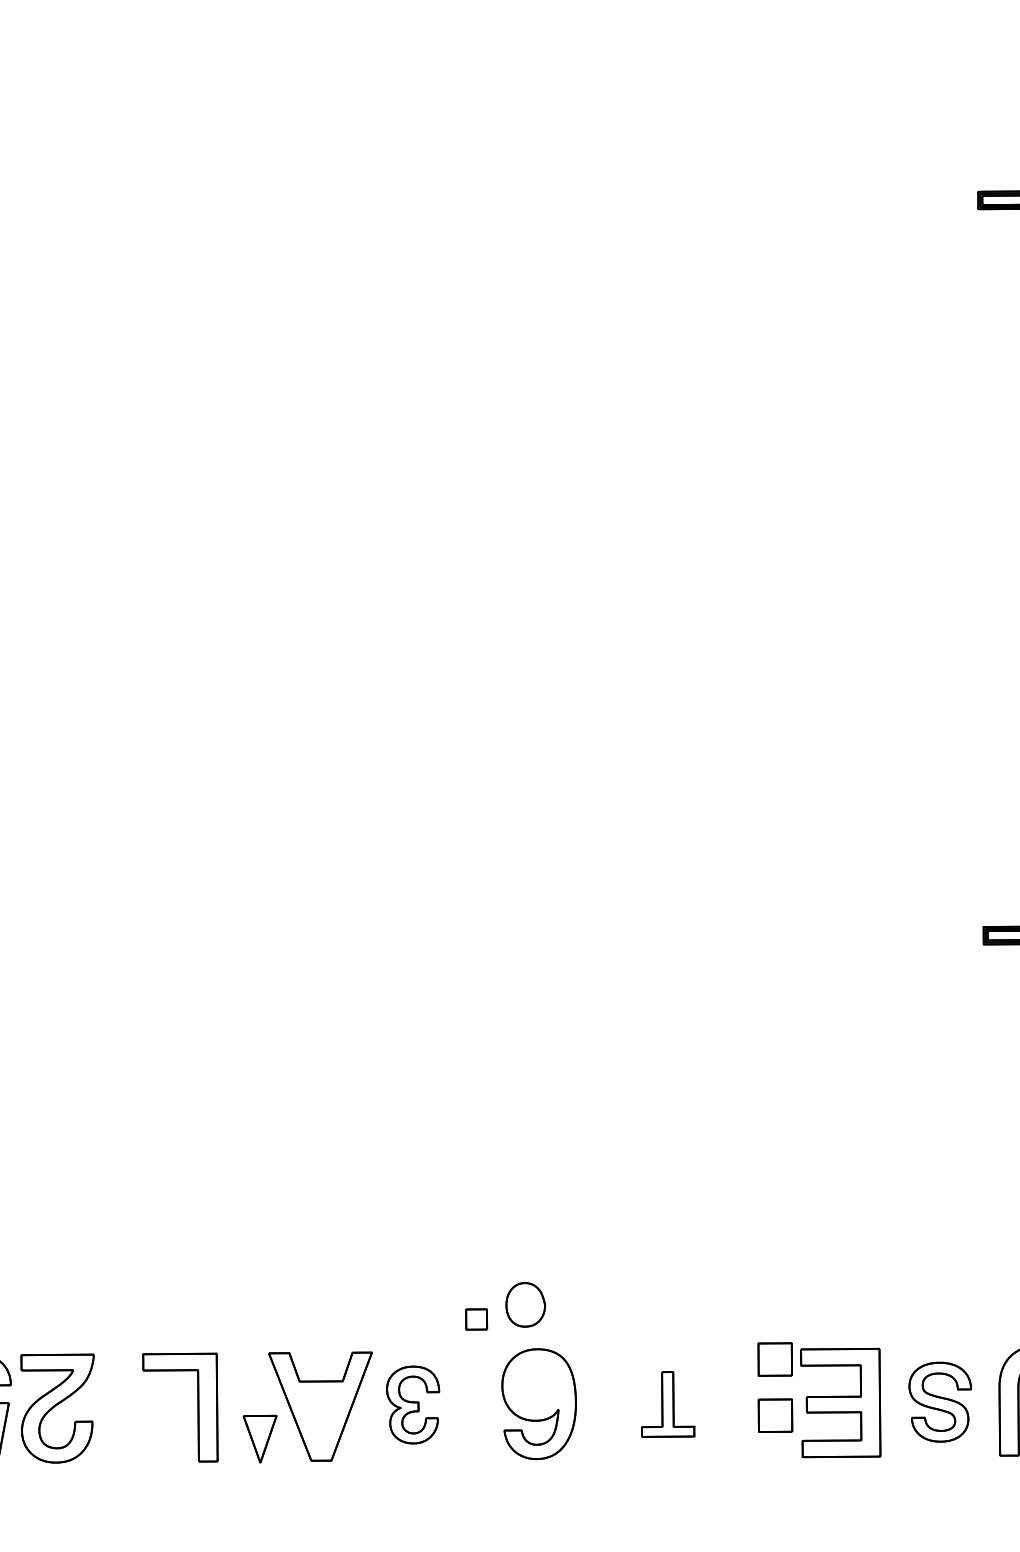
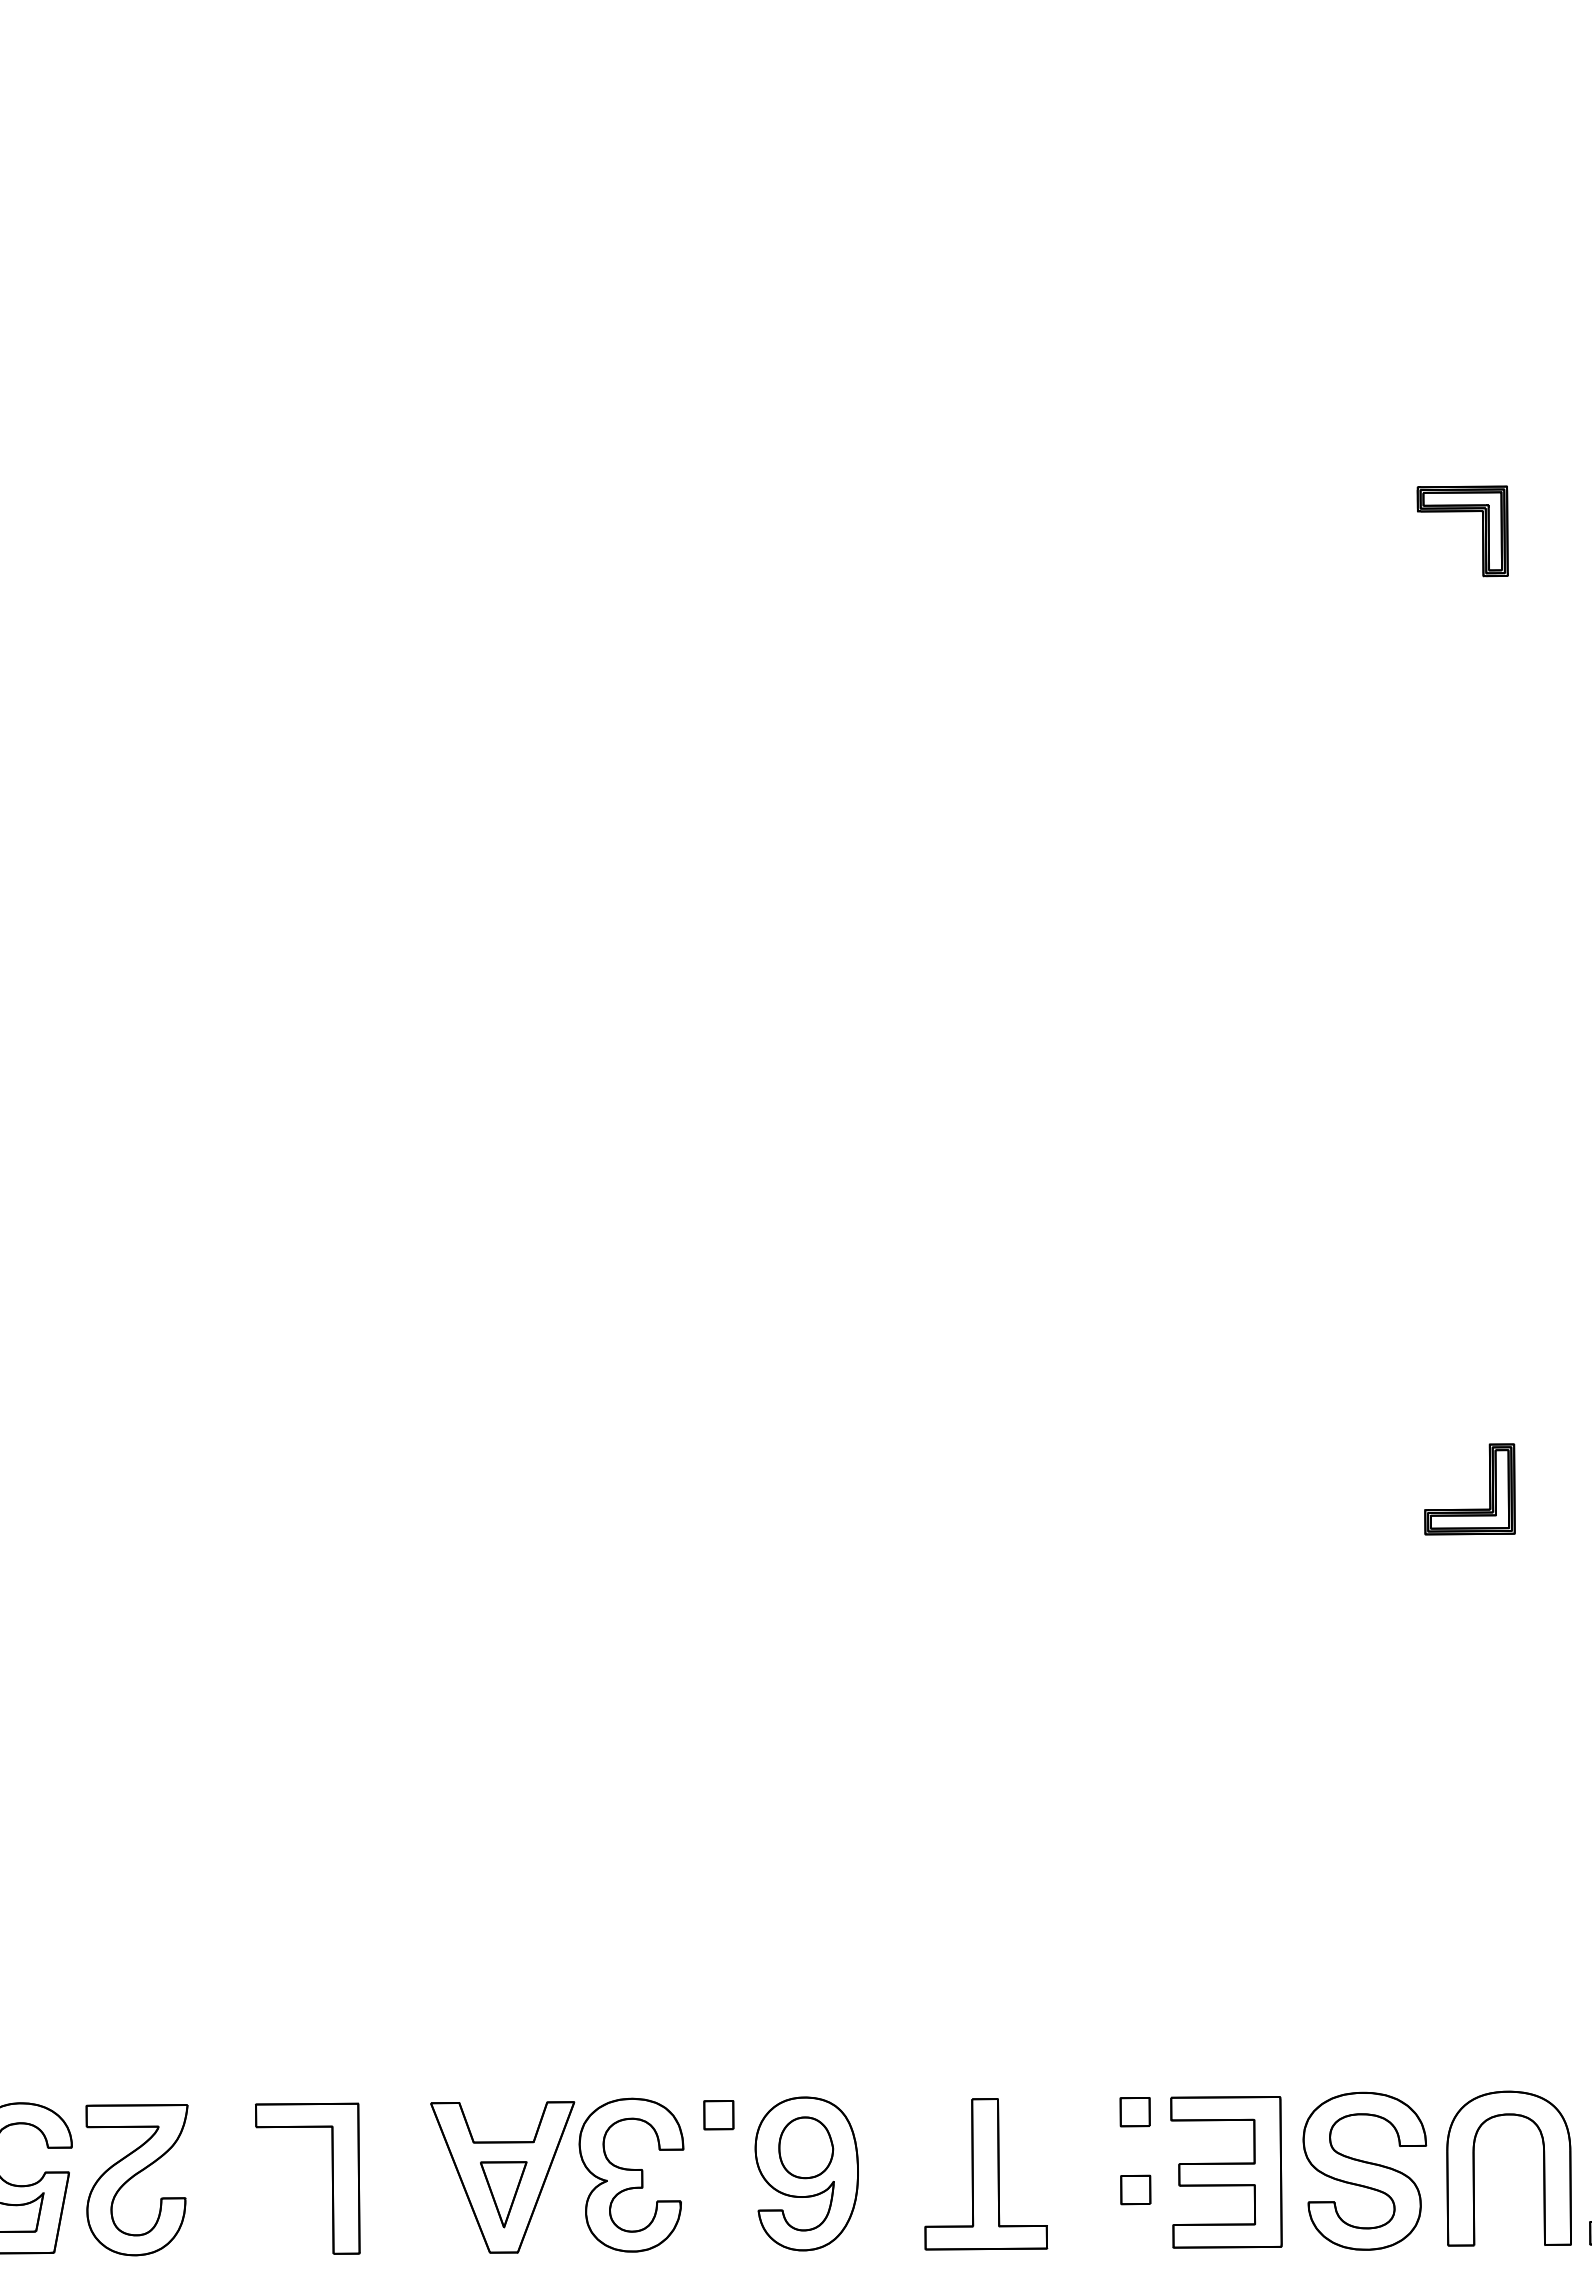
part: (525, 1304) -> (806, 2147), moved
part: (476, 1319) -> (718, 2115), moved
part: (774, 1360) -> (1134, 2112), size x0.62
part: (939, 1401) -> (1364, 2170), size x1.43
part: (413, 1404) -> (631, 2174), size x1.43
part: (668, 1404) -> (986, 2174), size x1.67
part: (775, 1415) -> (1135, 2189), size x0.62
part: (259, 1439) -> (503, 2194), moved

